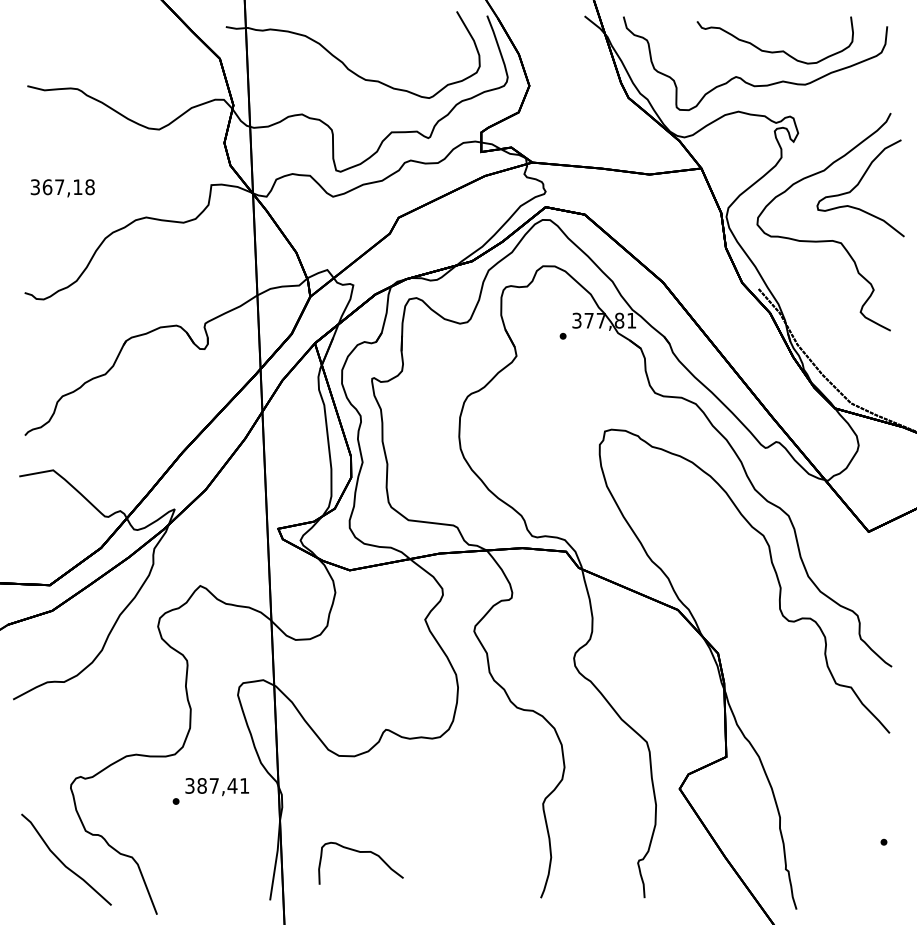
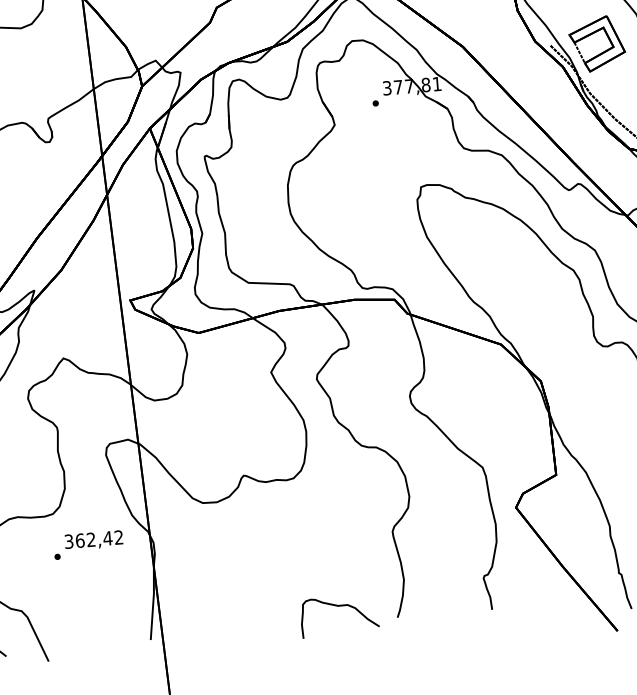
part: (814, 300) -> (602, 51), added
text: (223, 785) -> (99, 538), 387,41 -> 362,42
curve: (360, 852) -> (338, 606), moved

